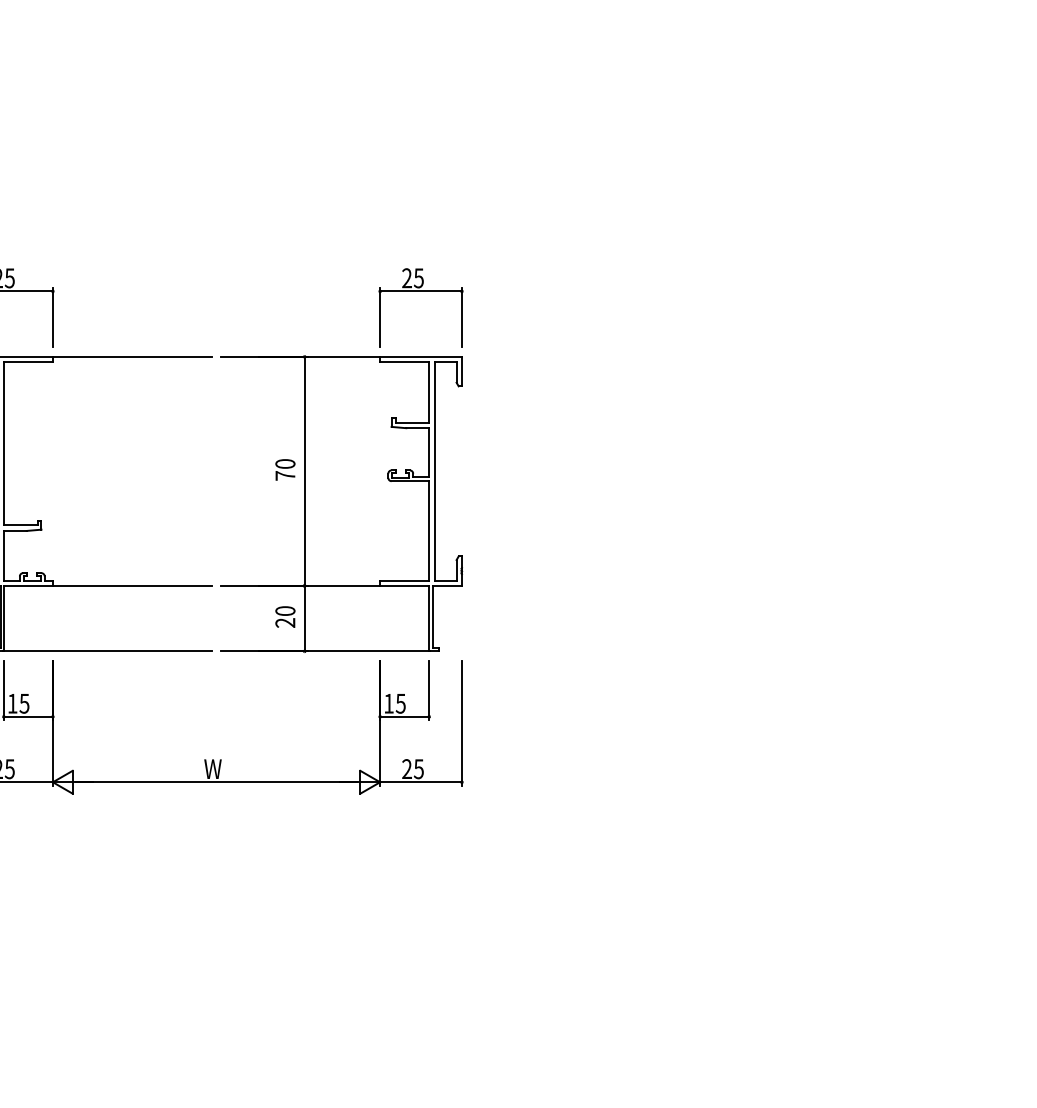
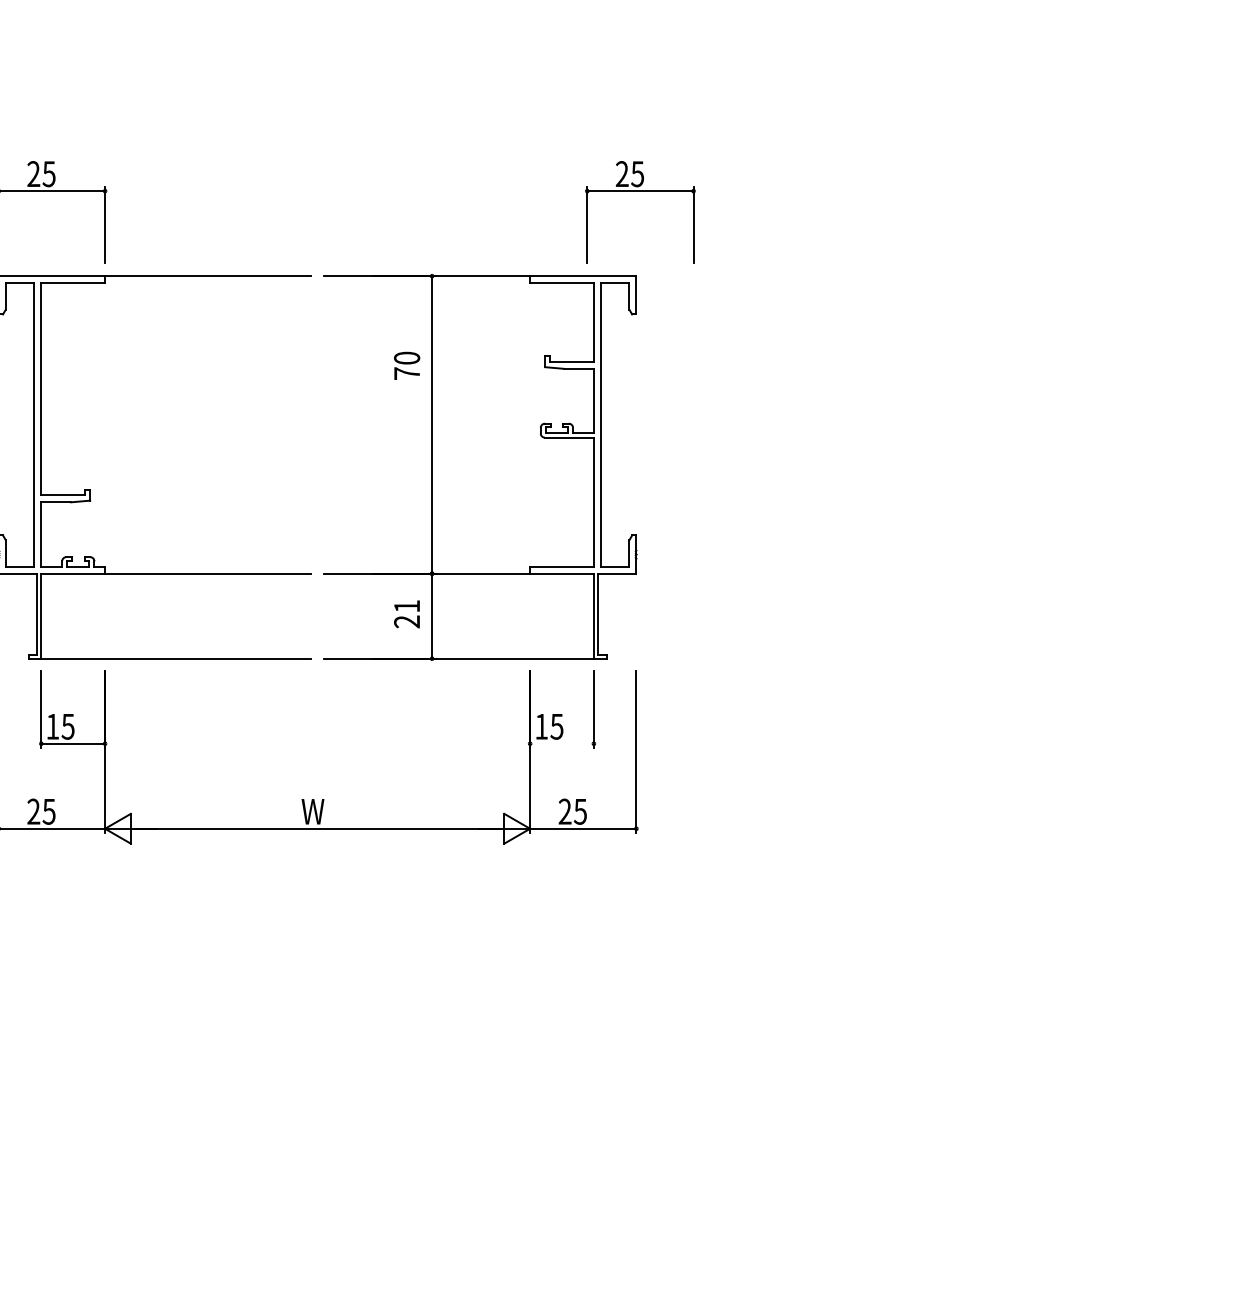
part: (420, 291) -> (639, 191), moved
text: (285, 469) -> (407, 365), moved
text: (285, 610) -> (407, 605), 20 -> 21
line: (404, 716) -> (561, 743), removed

